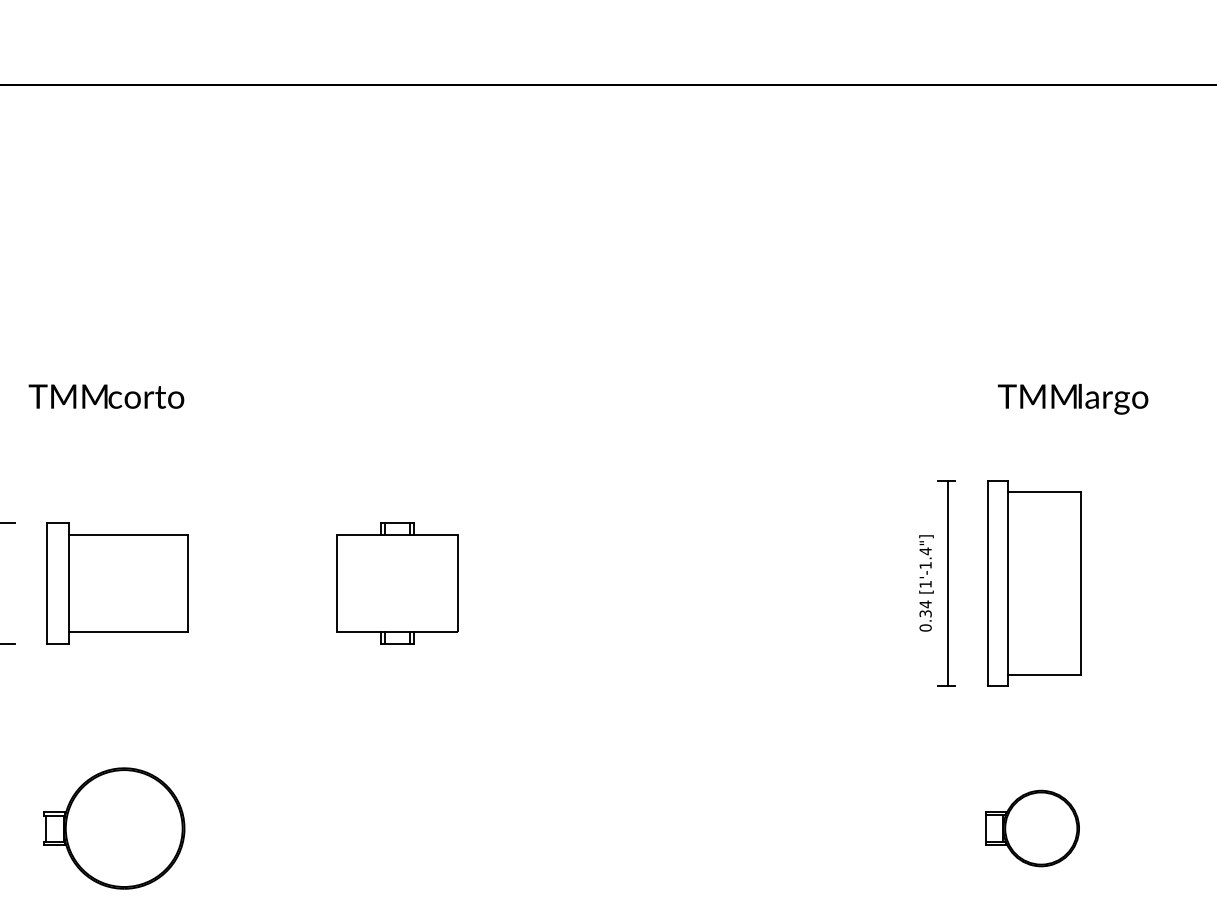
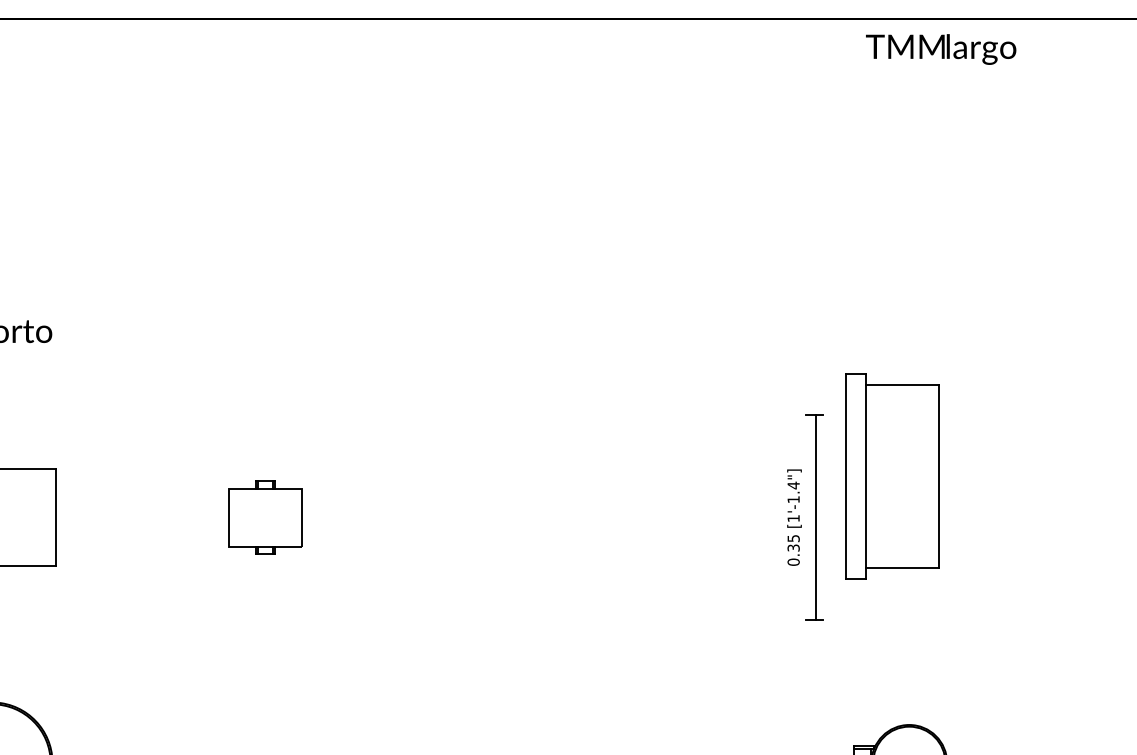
text: (1073, 399) -> (941, 49), moved
part: (397, 583) -> (265, 517), size x0.6
part: (1034, 583) -> (892, 476), moved
text: (925, 604) -> (793, 538), 0.34 -> 0.35

